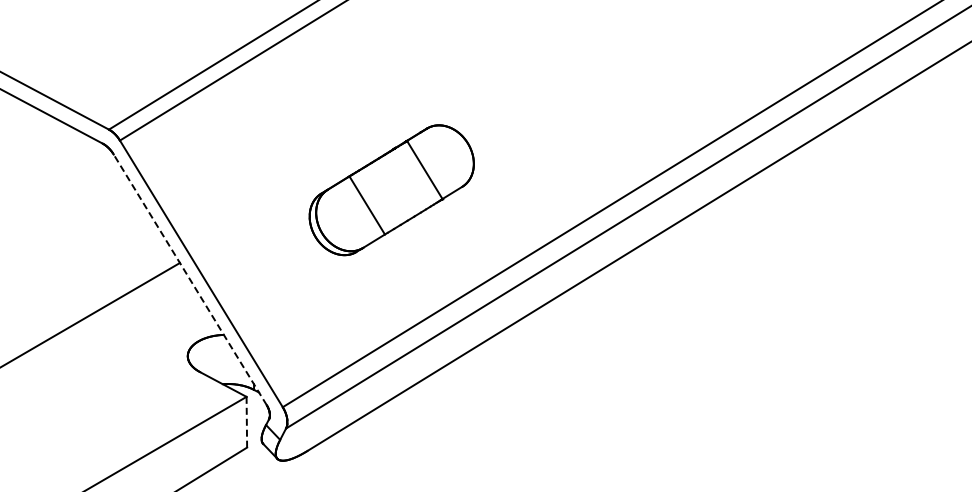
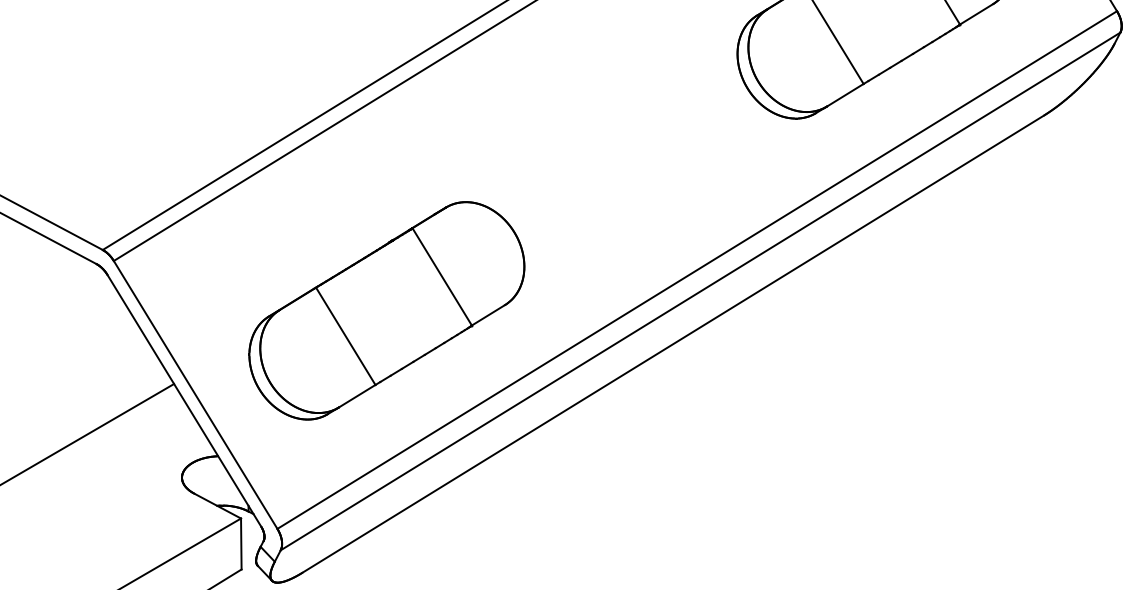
part: (391, 189) -> (386, 310), size x1.67
line: (190, 279) -> (184, 400), dashed -> solid
line: (247, 422) -> (241, 544), dashed -> solid

